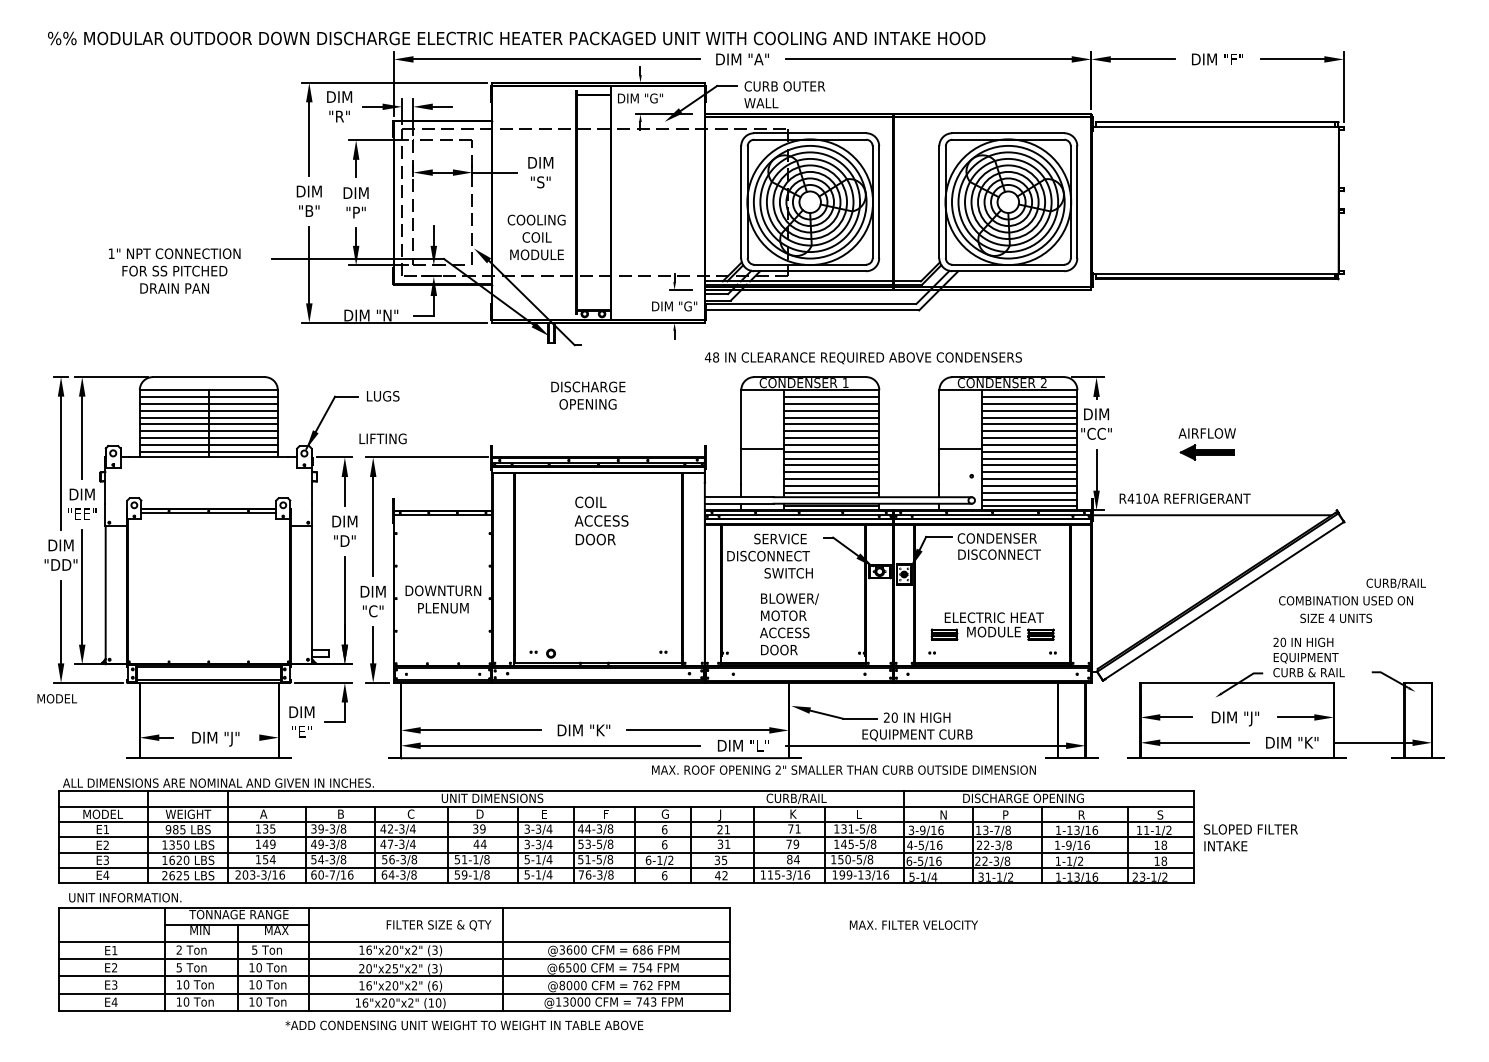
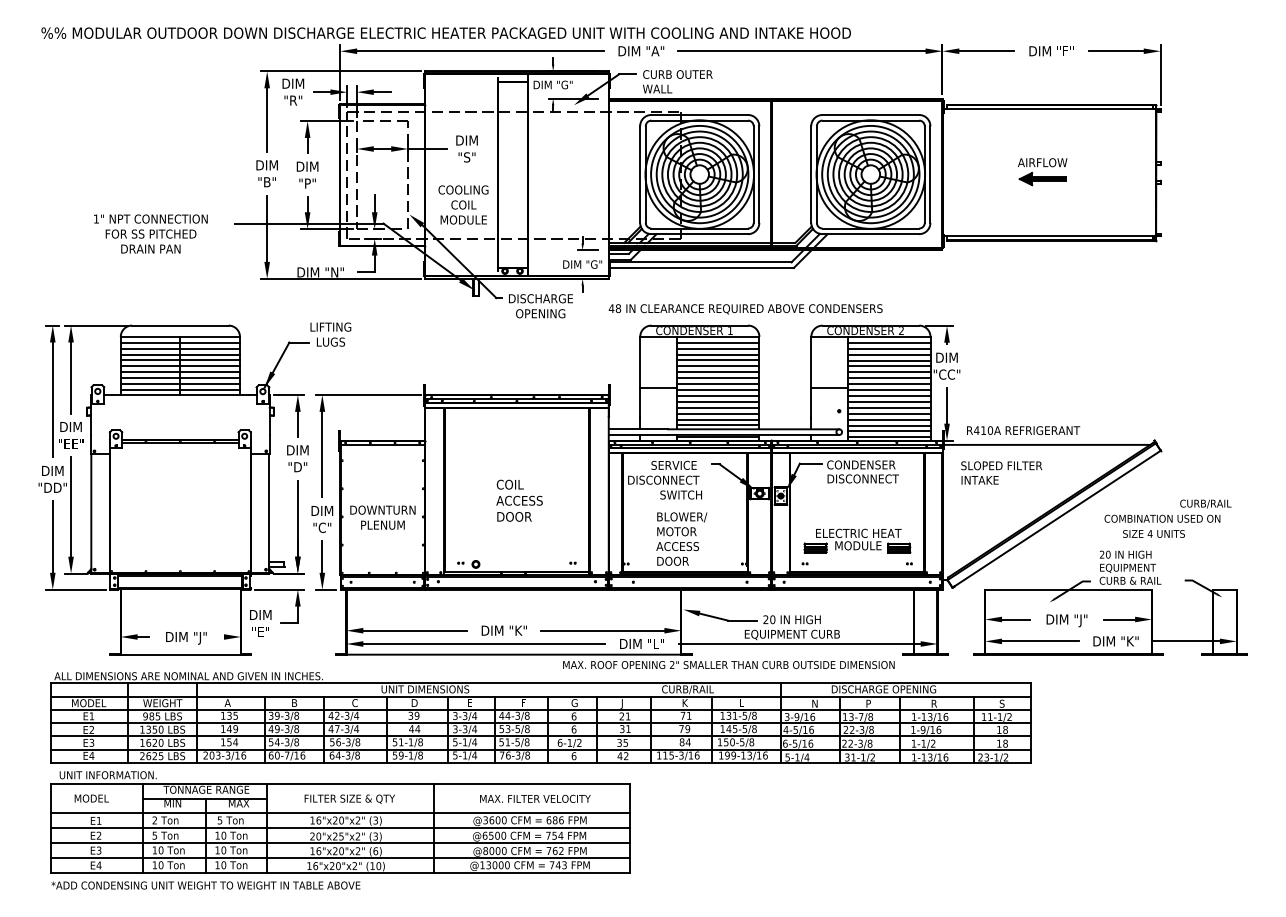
text: (588, 395) -> (541, 306), moved
text: (382, 438) -> (330, 326), moved
part: (1206, 444) -> (1041, 172), moved
text: (601, 520) -> (519, 500), moved
text: (57, 698) -> (92, 798), moved
text: (1250, 837) -> (1001, 472), moved
text: (913, 924) -> (535, 798), moved
text: (438, 925) -> (349, 799), moved
text: (464, 1025) -> (206, 885), moved

